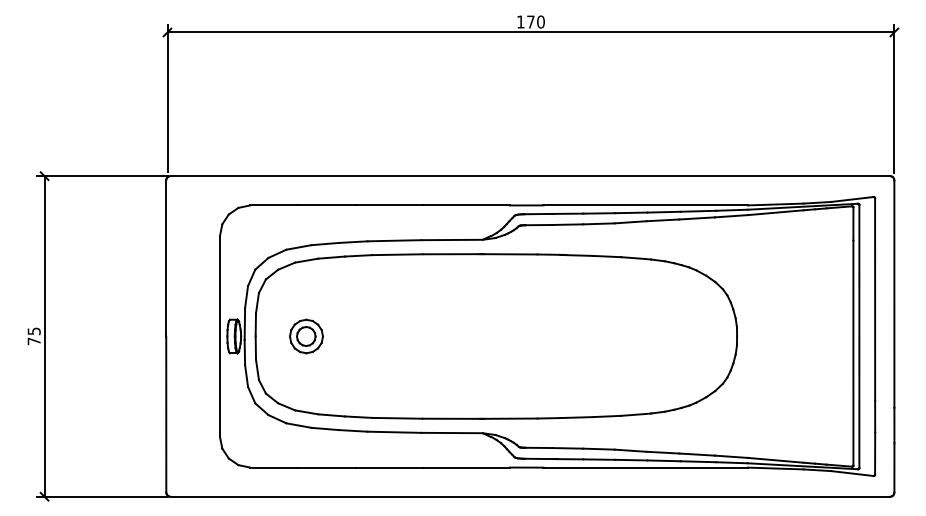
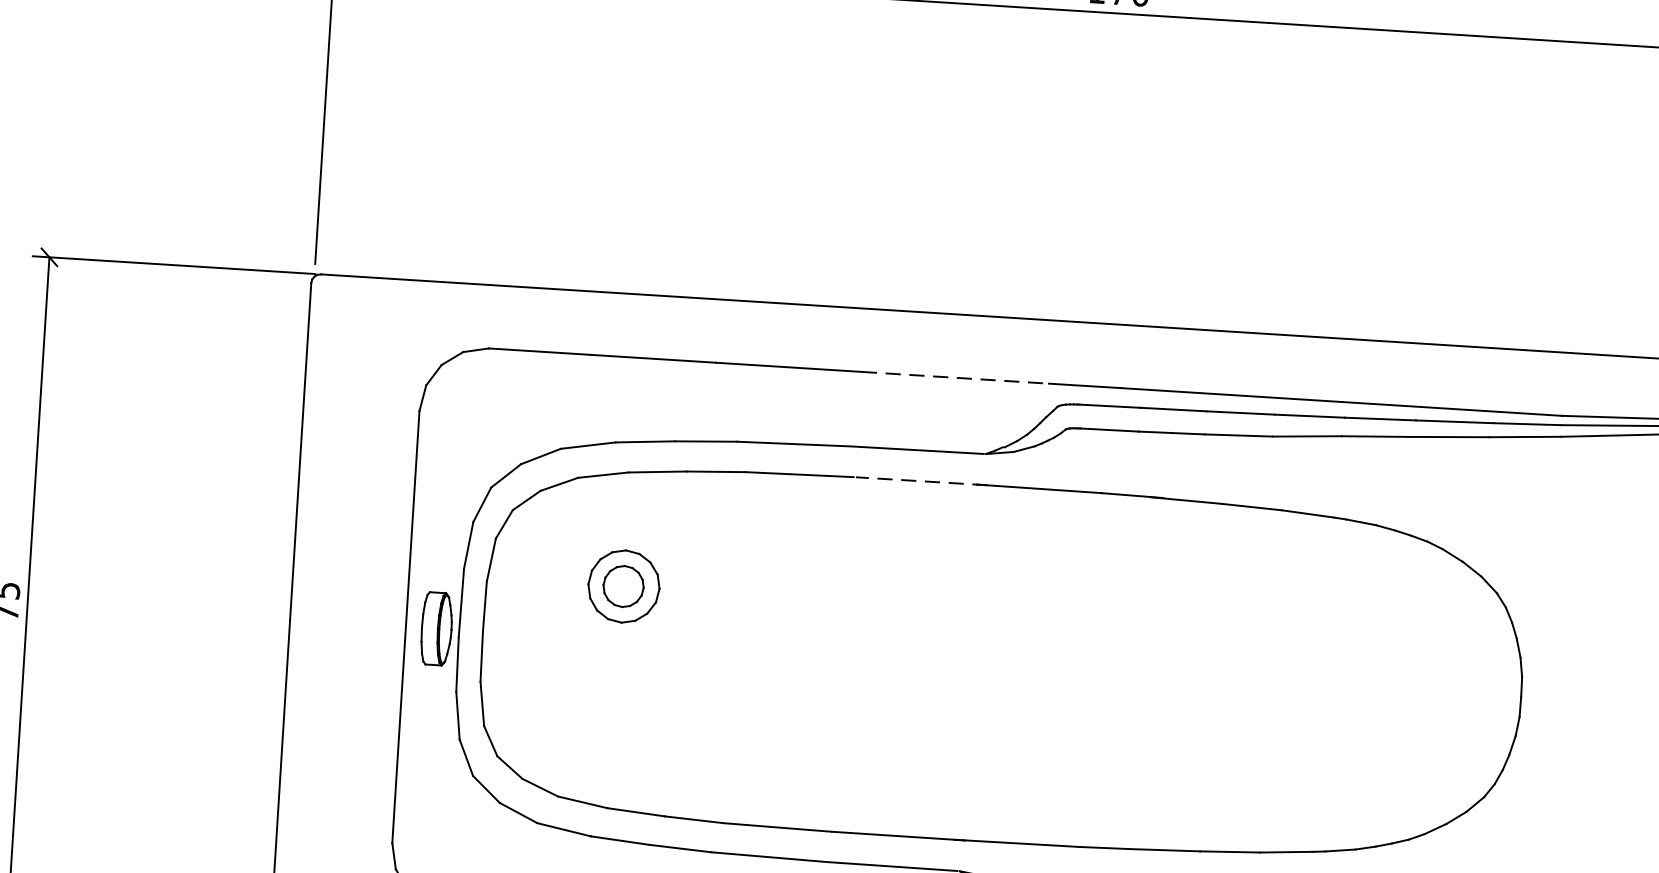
line: (467, 205) -> (957, 378), solid -> dashed
line: (453, 254) -> (920, 481), solid -> dashed
part: (306, 336) -> (623, 586), moved

